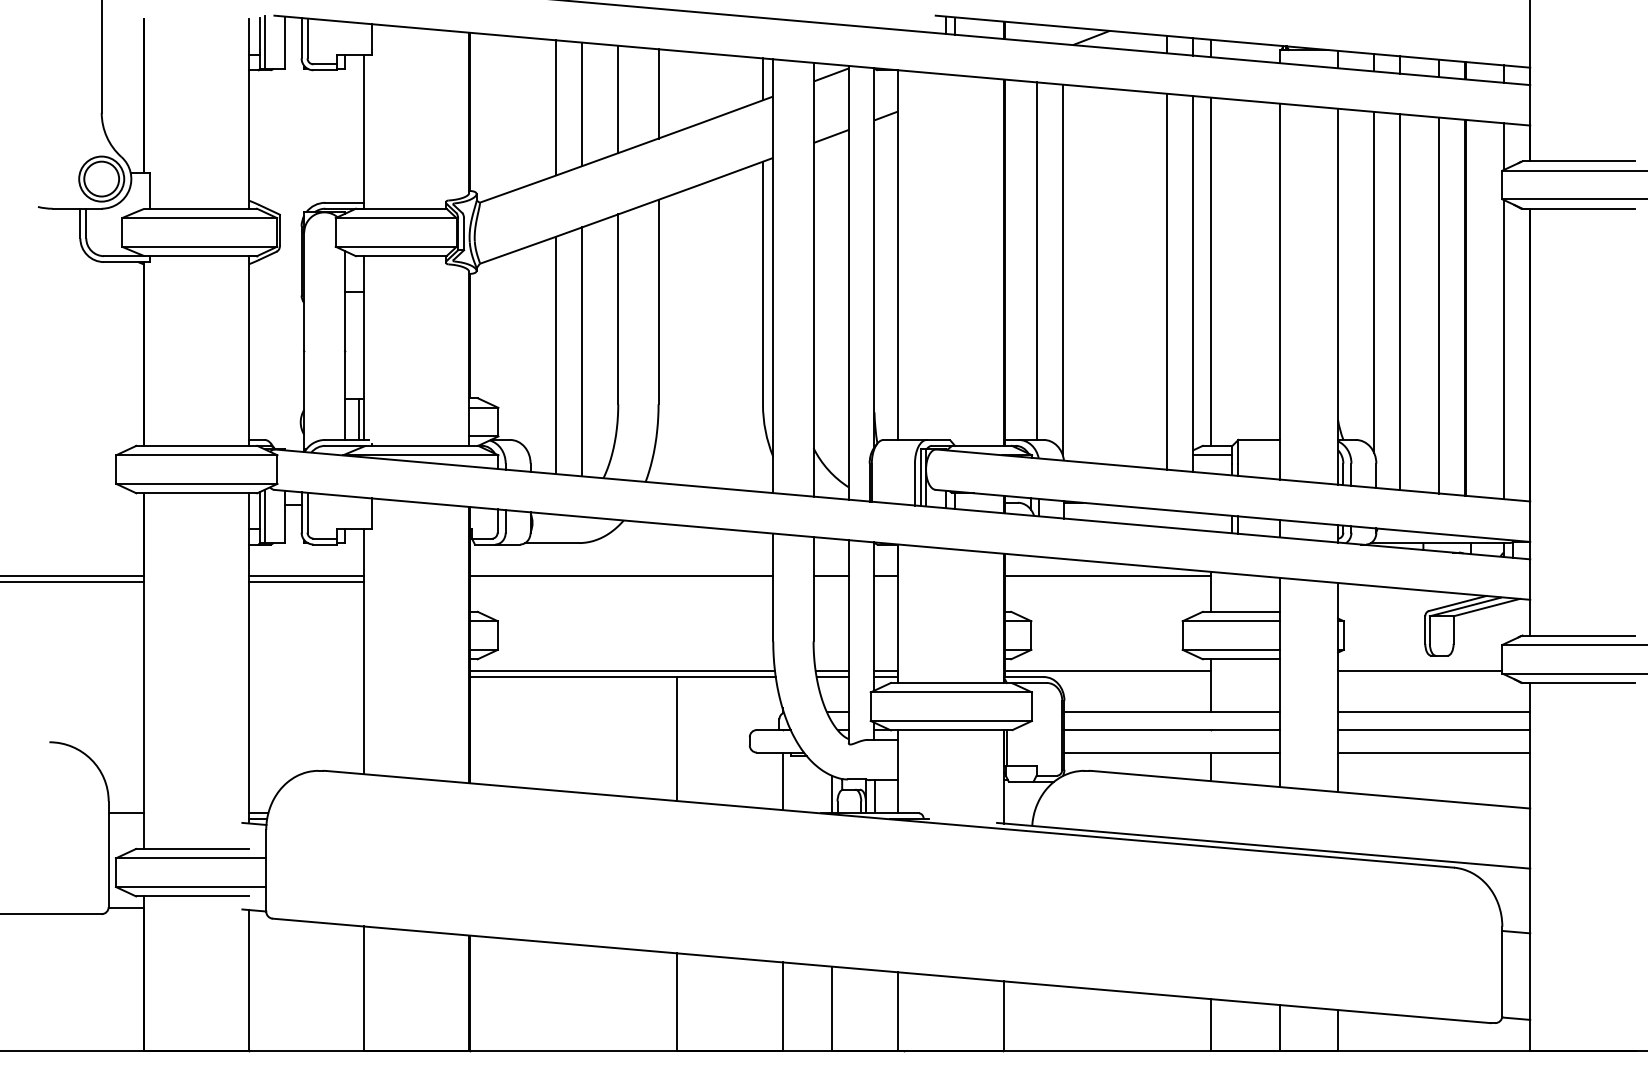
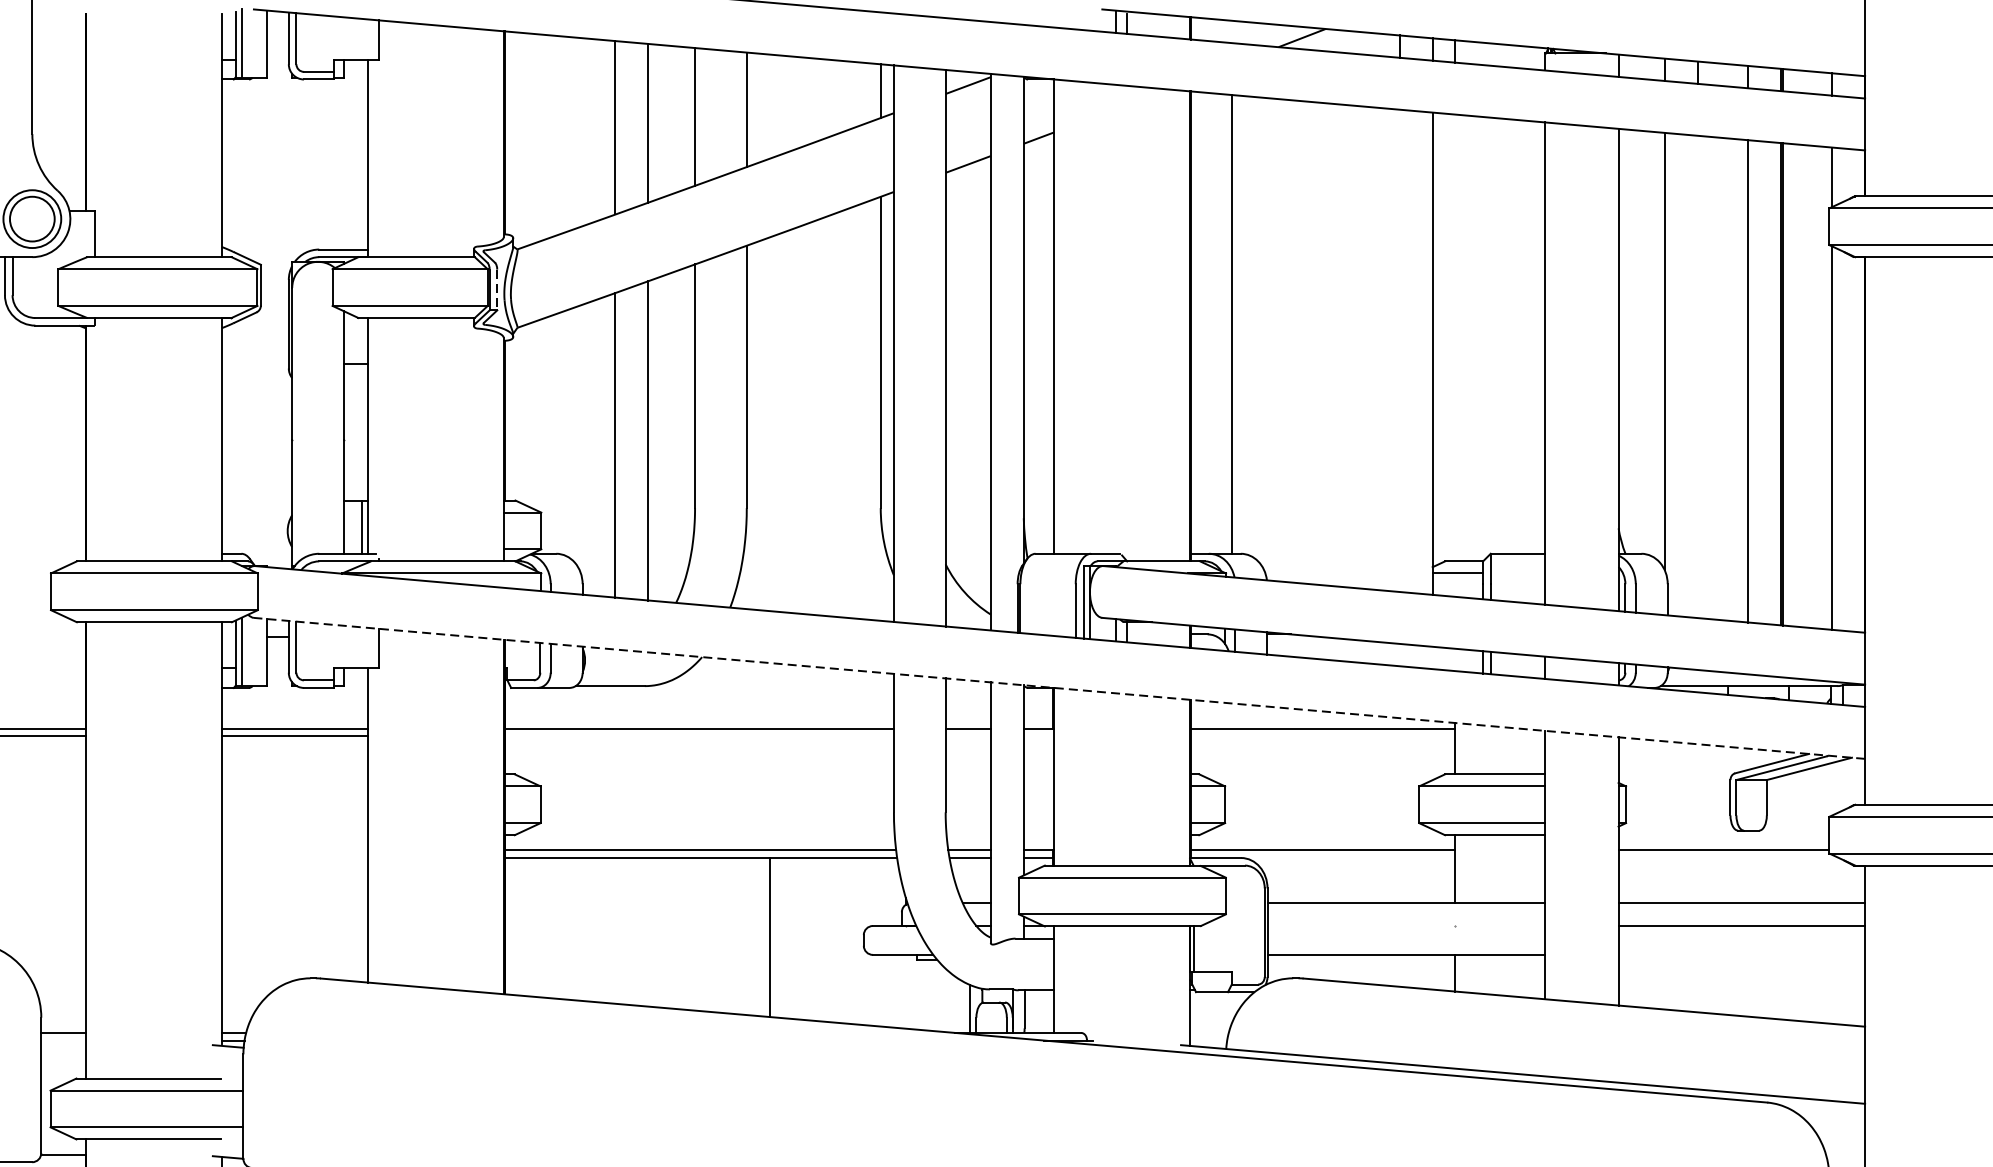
line: (464, 234) -> (497, 290), solid -> dashed
line: (1062, 269) -> (1265, 335), removed
line: (1210, 271) -> (1454, 337), removed
line: (1167, 281) -> (1399, 350), removed
line: (1399, 302) -> (1697, 377), removed
line: (901, 544) -> (1058, 687), solid -> dashed
line: (1172, 730) -> (1406, 926), removed
line: (1434, 752) -> (1742, 954), removed
line: (782, 781) -> (905, 992), removed

